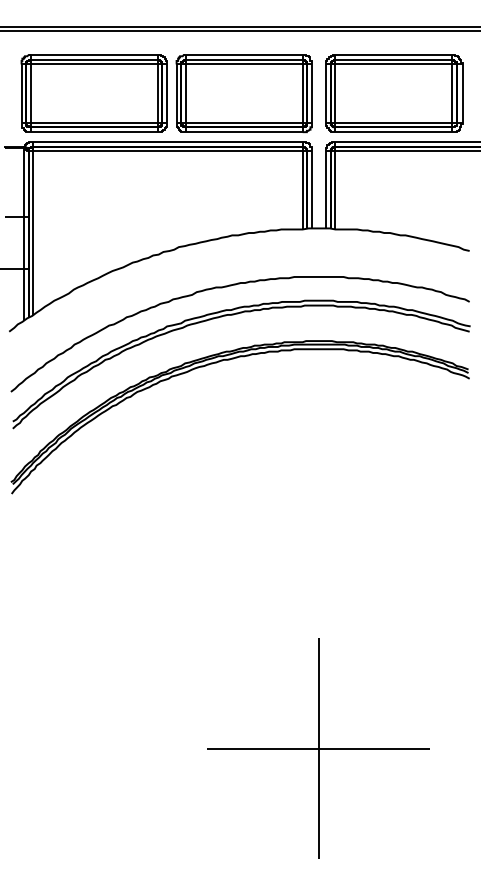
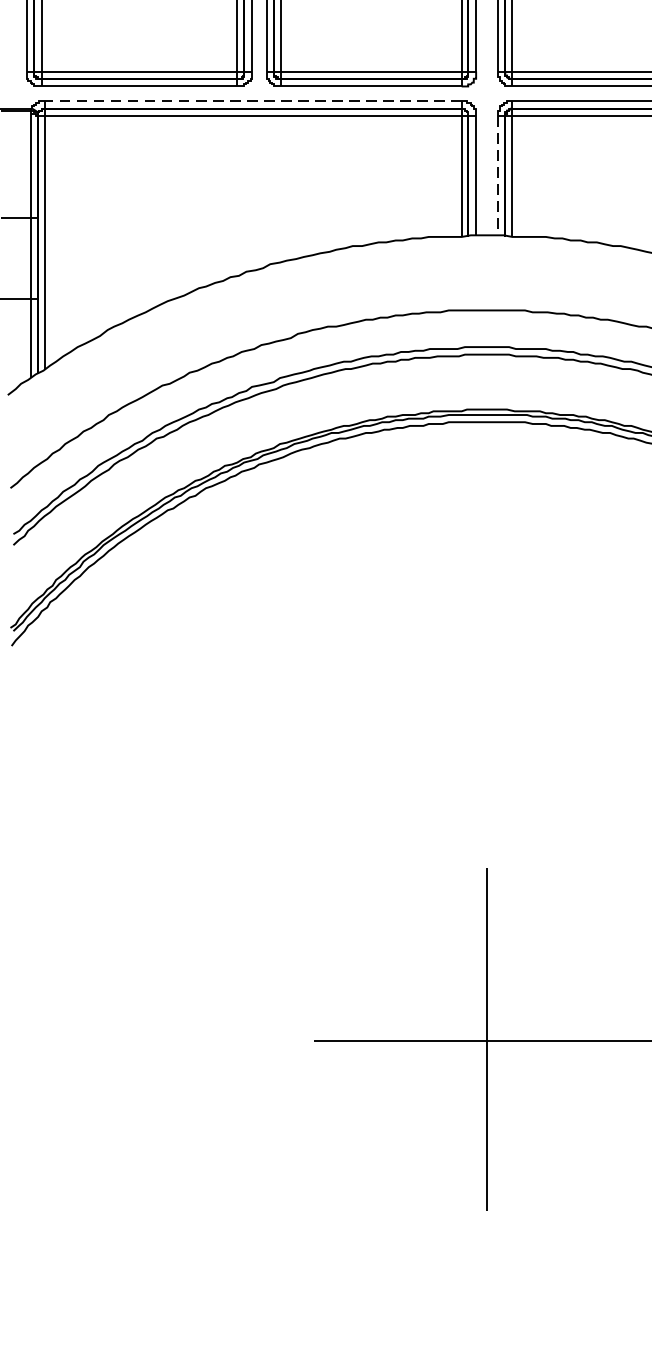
line: (167, 141) -> (252, 100), solid -> dashed
line: (325, 189) -> (497, 175), solid -> dashed

